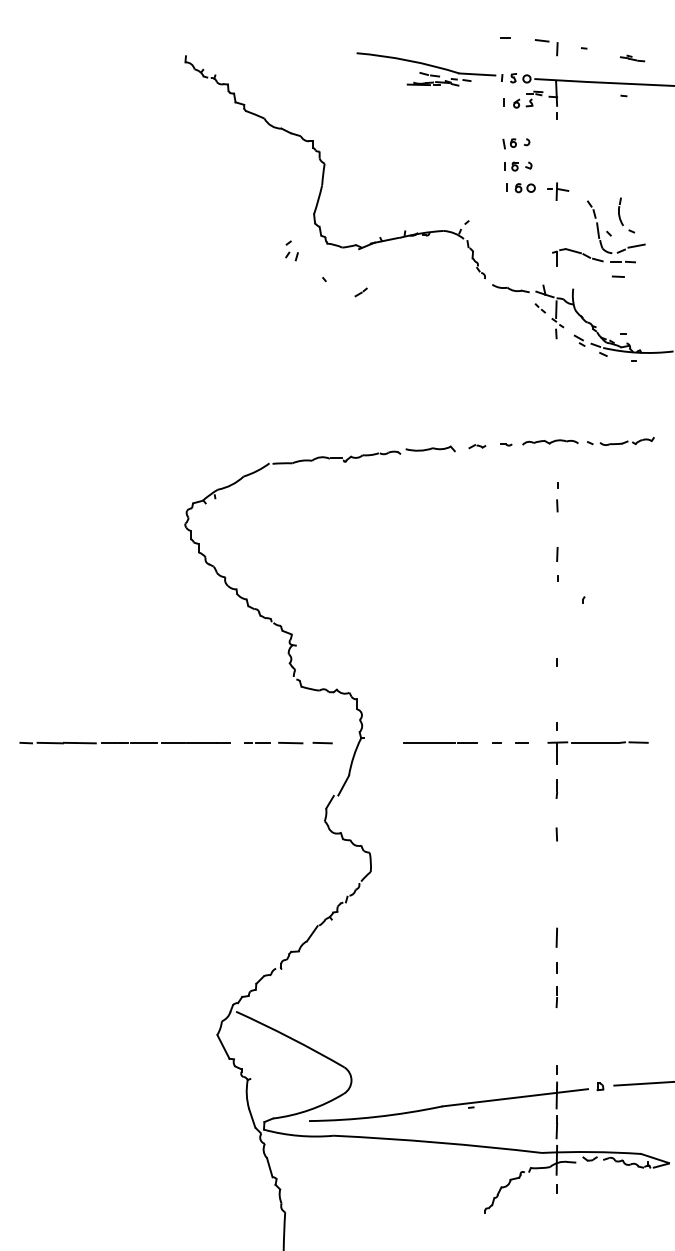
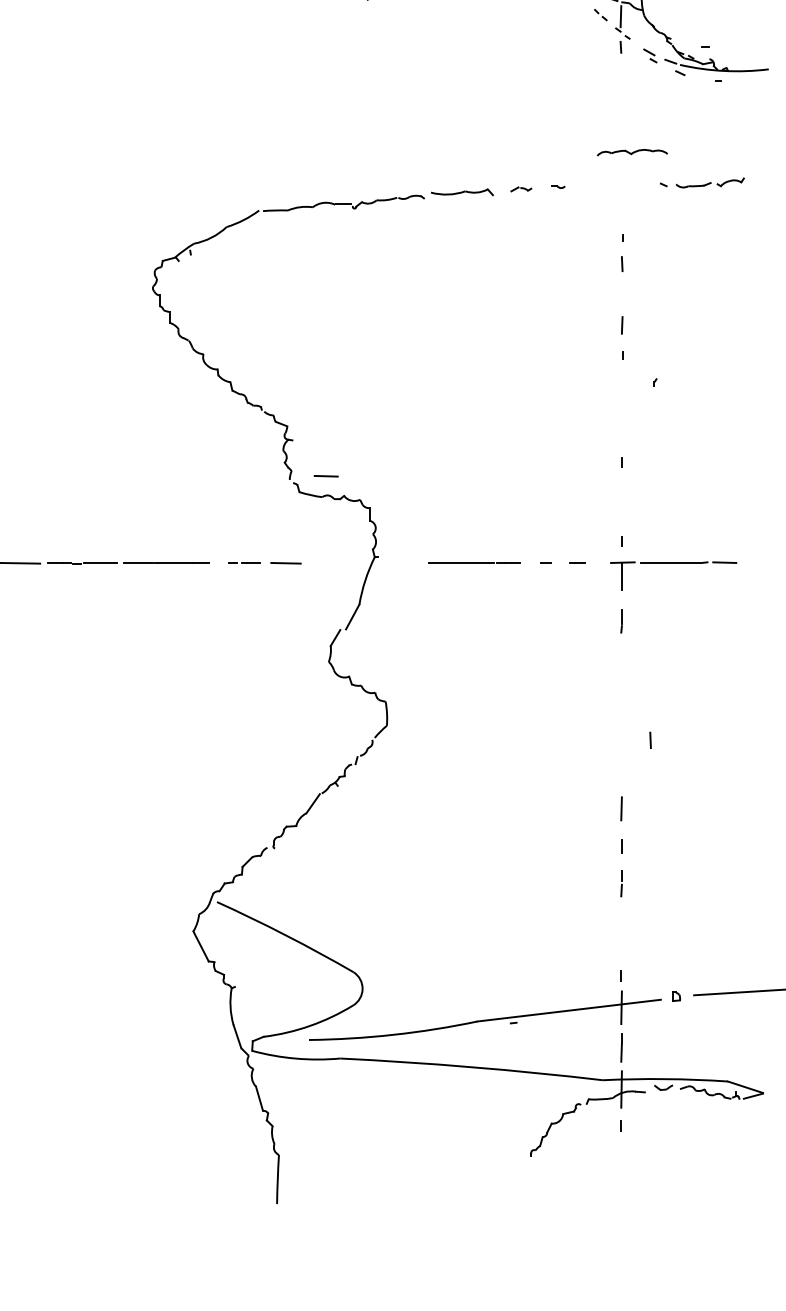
part: (550, 442) -> (632, 152), moved
line: (322, 742) -> (326, 475), moved
line: (556, 834) -> (650, 740), moved

